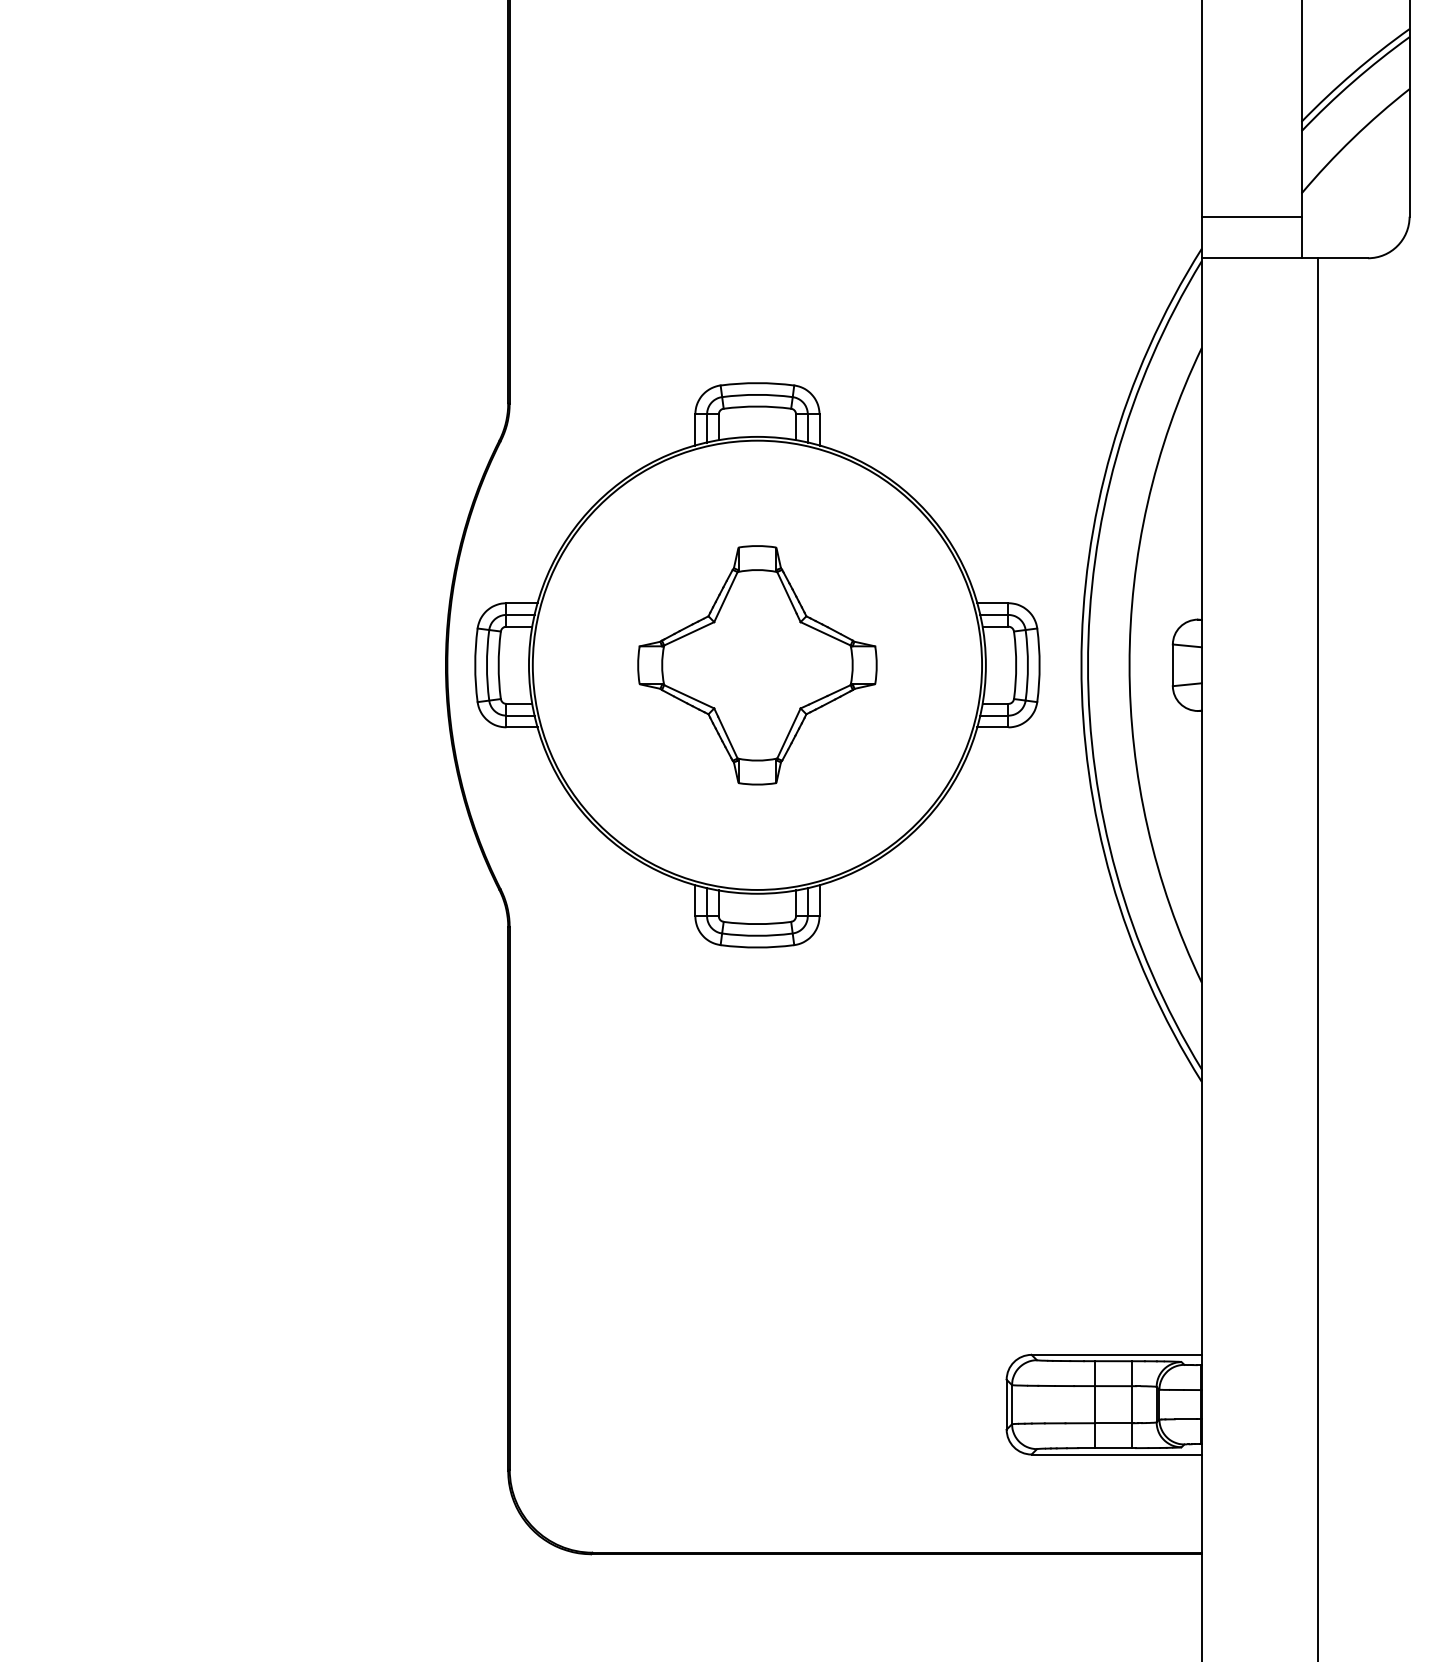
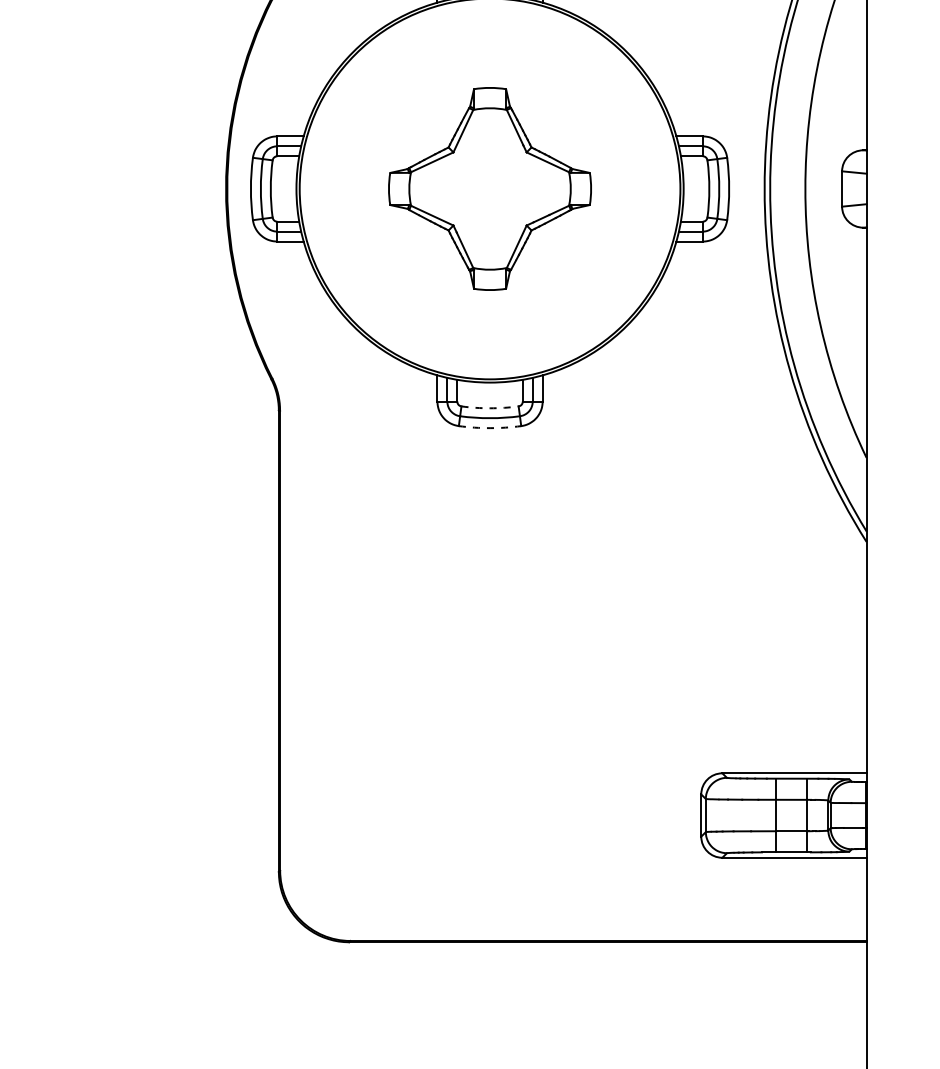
arc: (757, 924) -> (490, 408), solid -> dashed
arc: (757, 947) -> (490, 428), solid -> dashed

